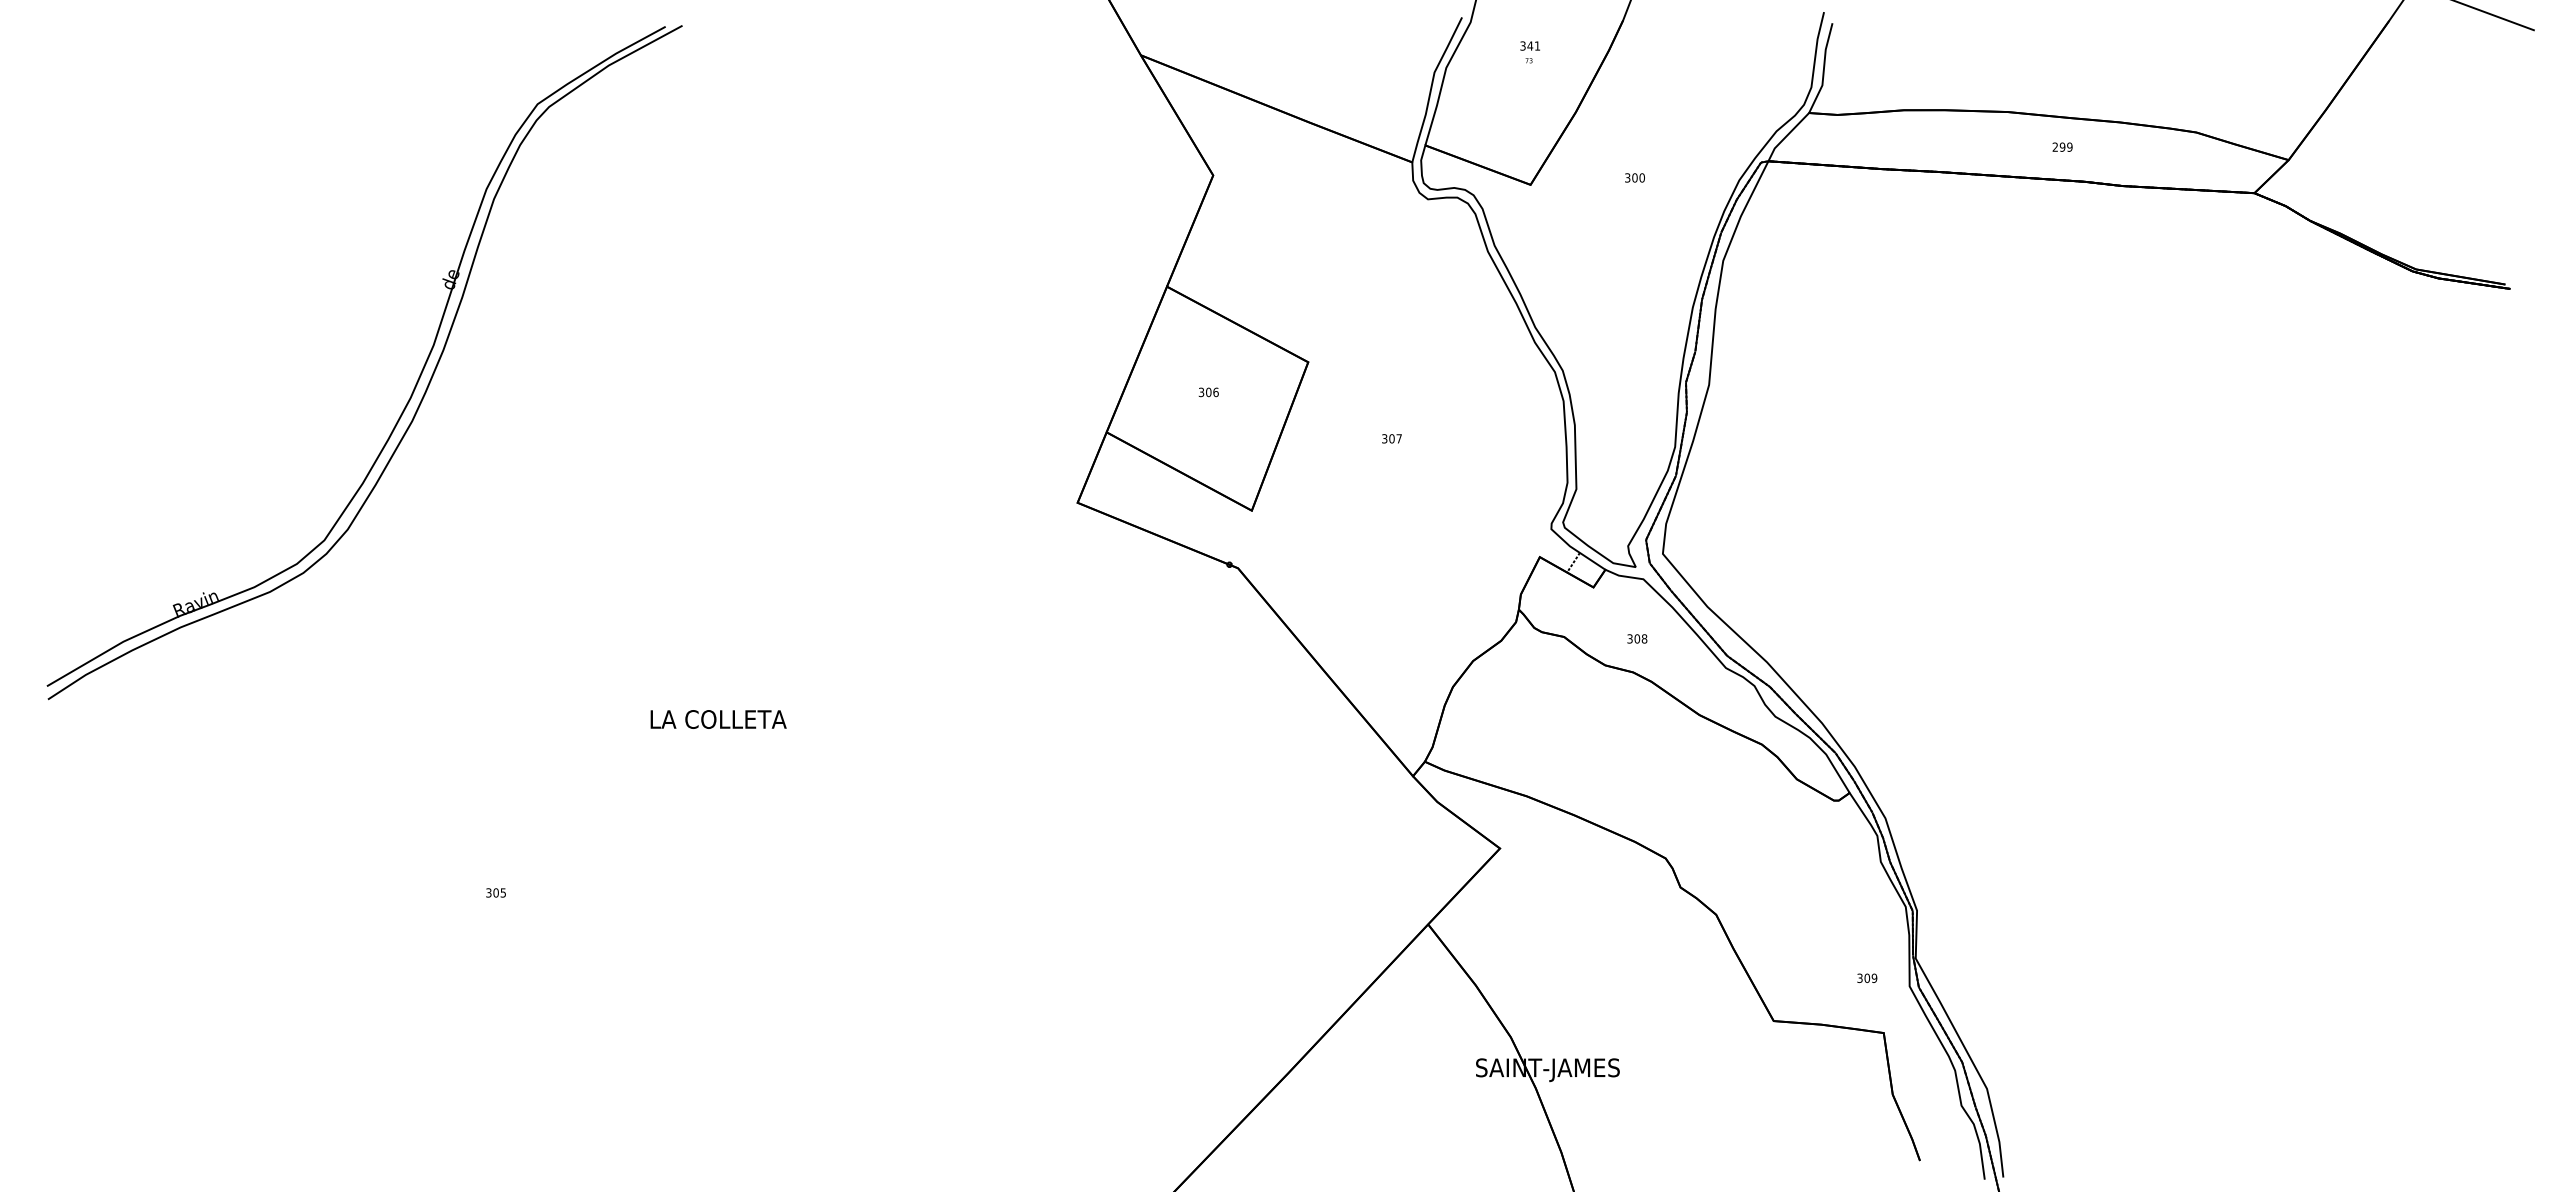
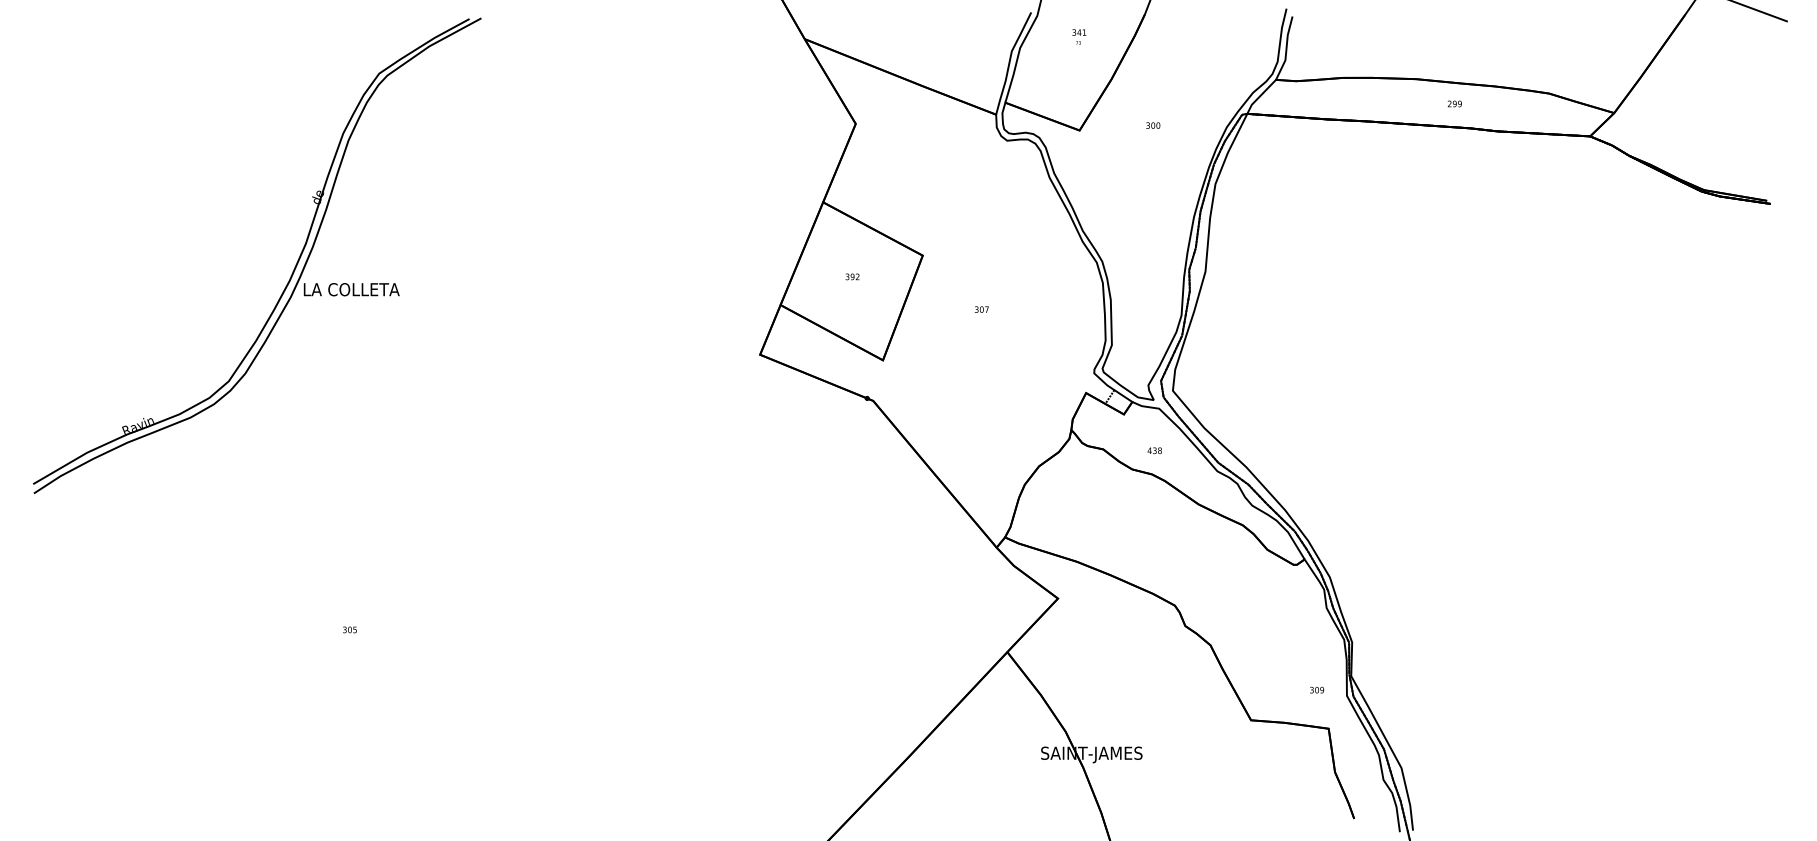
text: (1212, 392) -> (855, 276), 306 -> 392
text: (1633, 638) -> (1152, 450), 308 -> 438
text: (718, 719) -> (351, 289), moved

